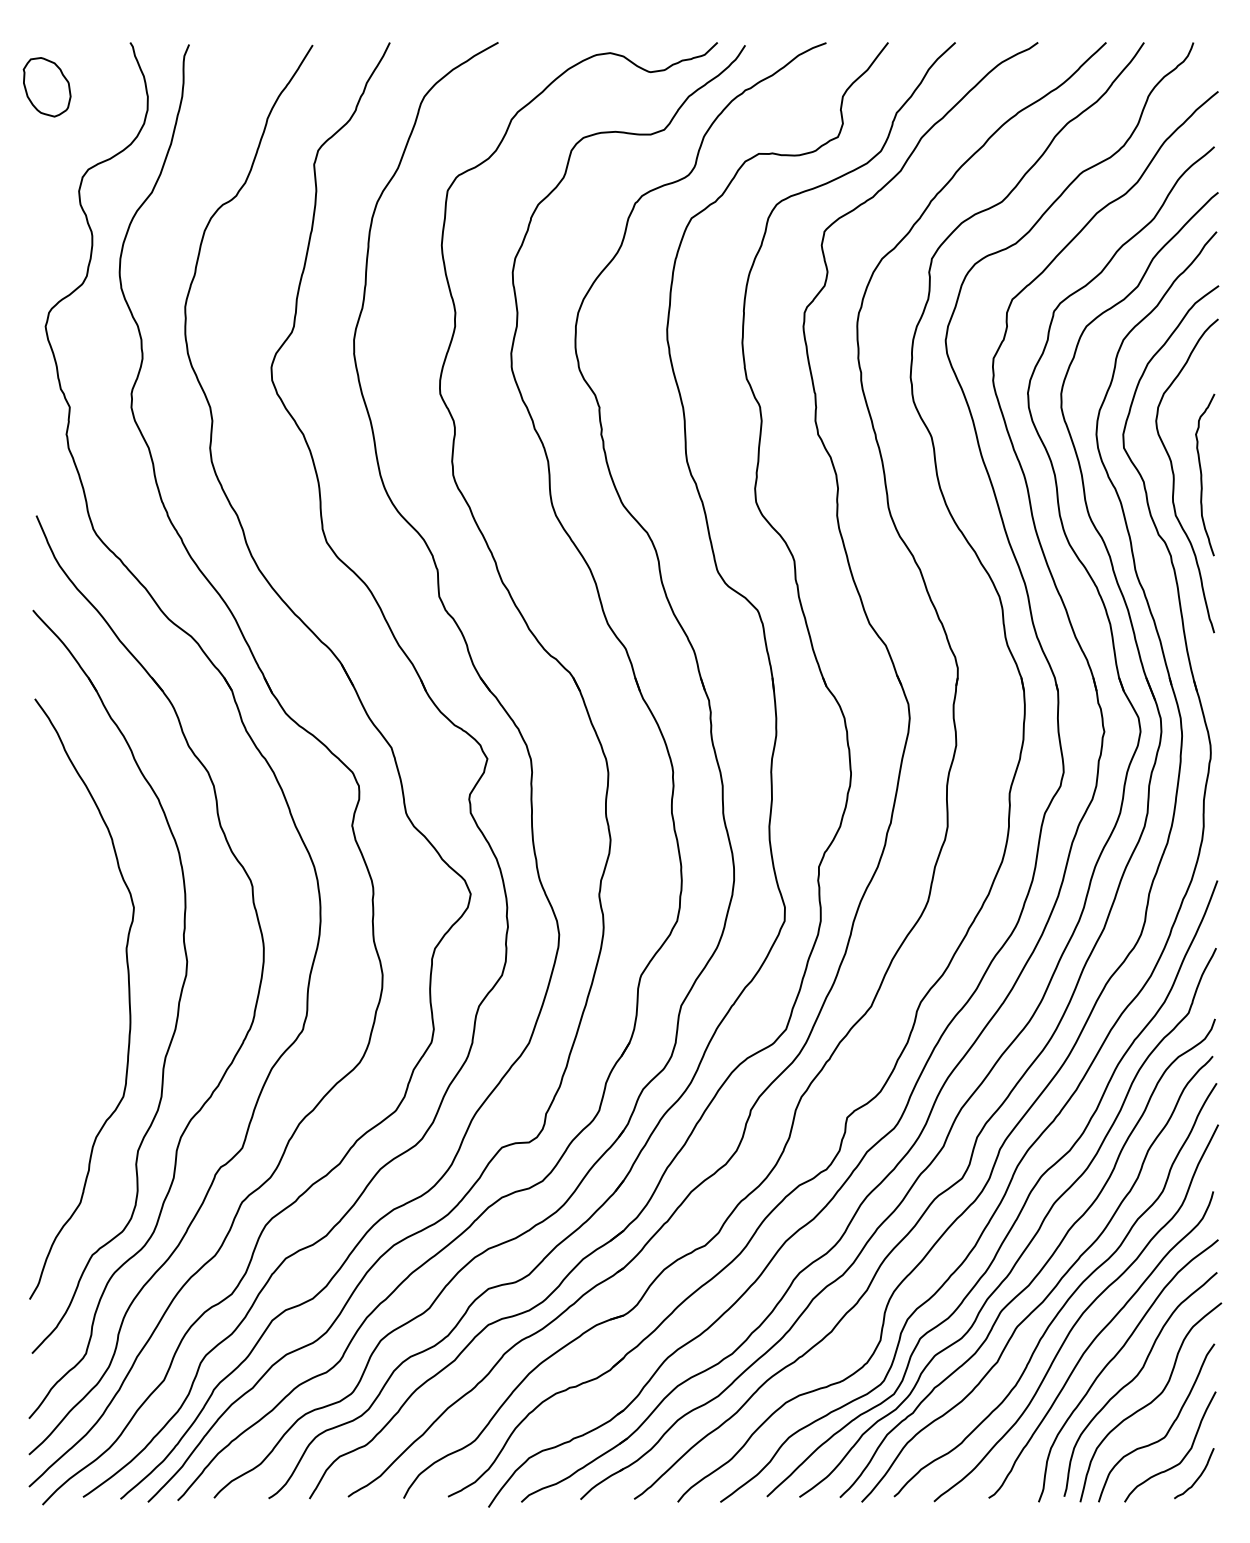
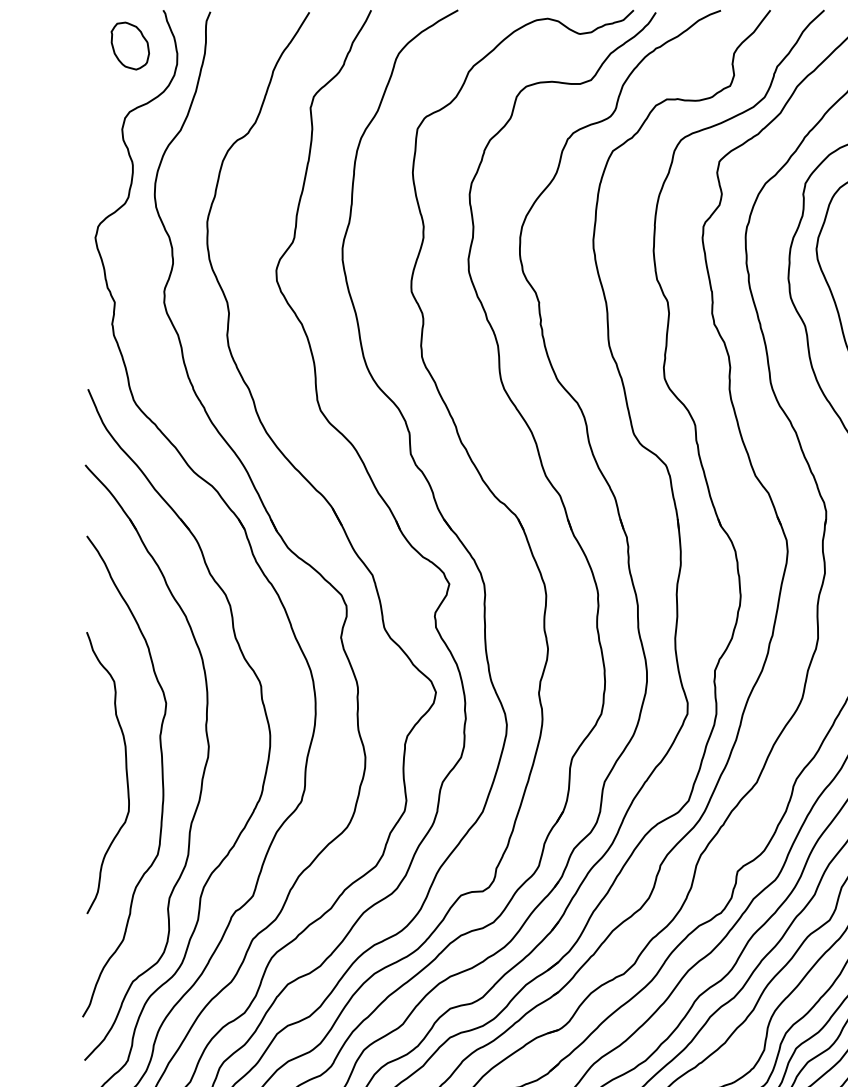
part: (46, 87) -> (129, 46), moved
curve: (83, 993) -> (125, 772), added

